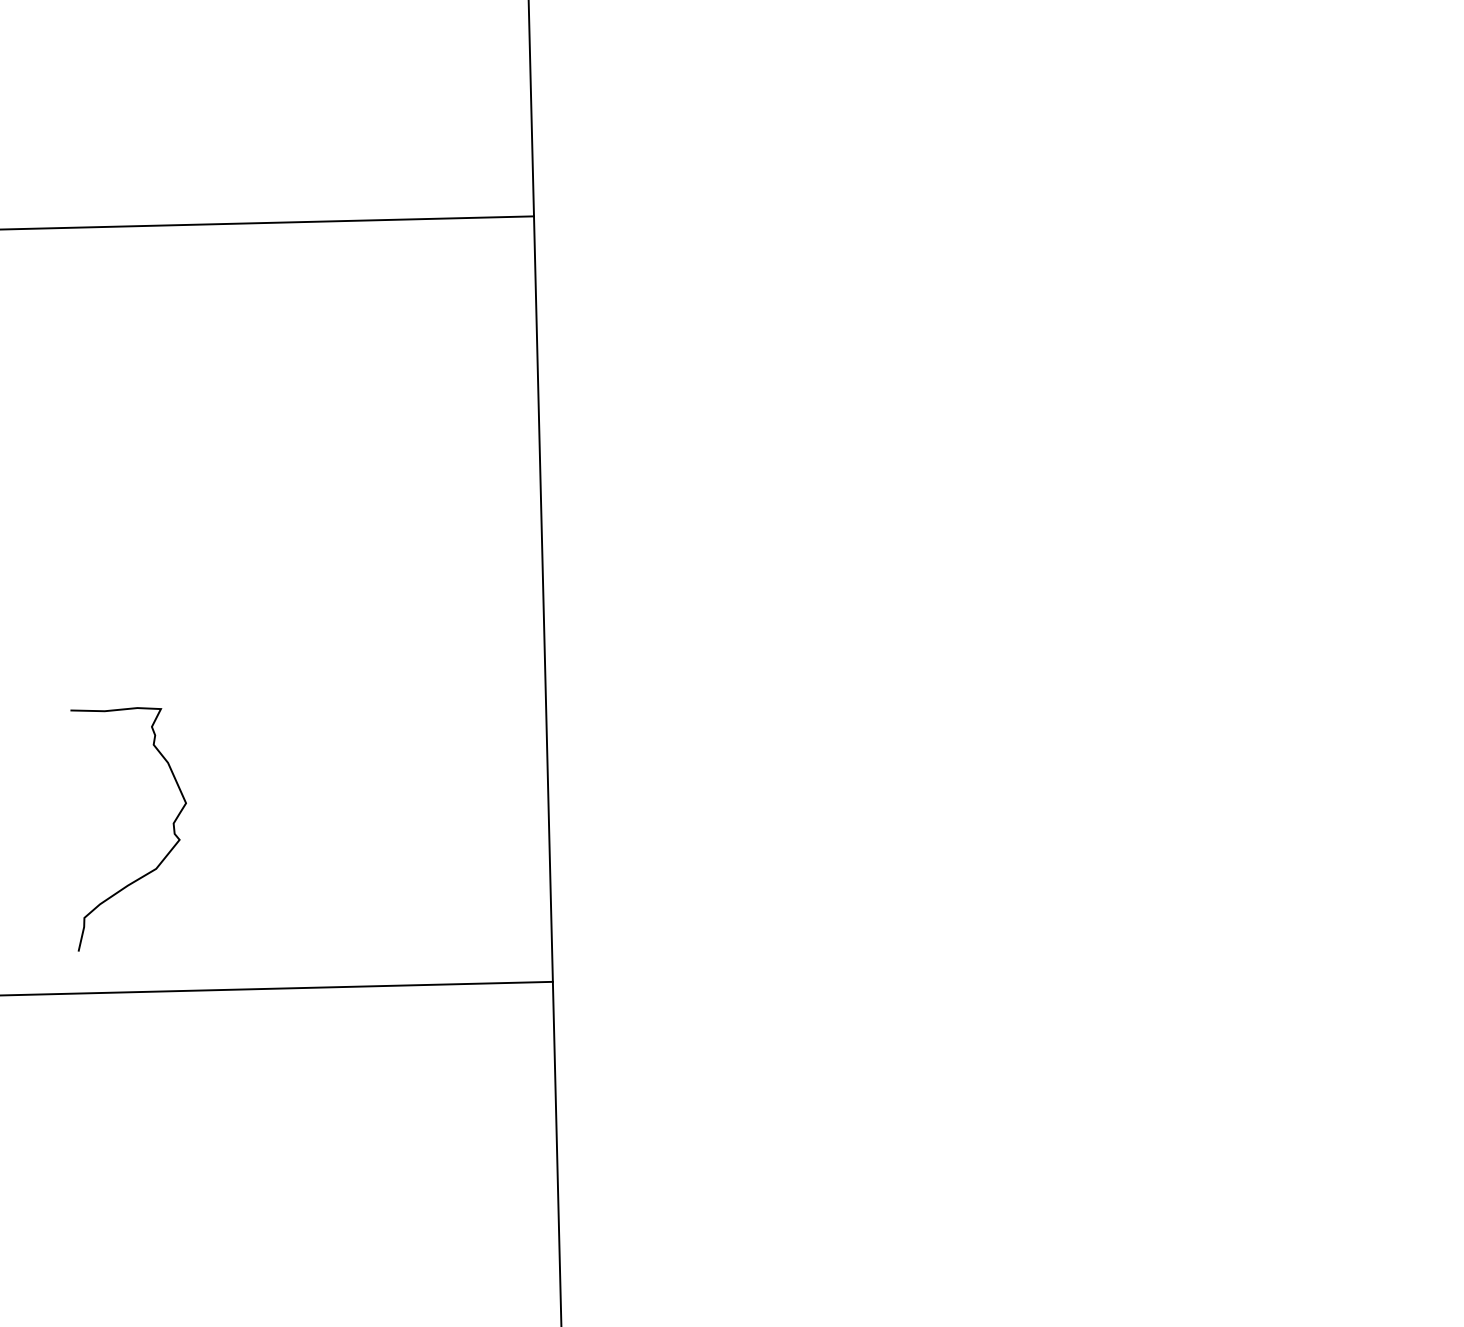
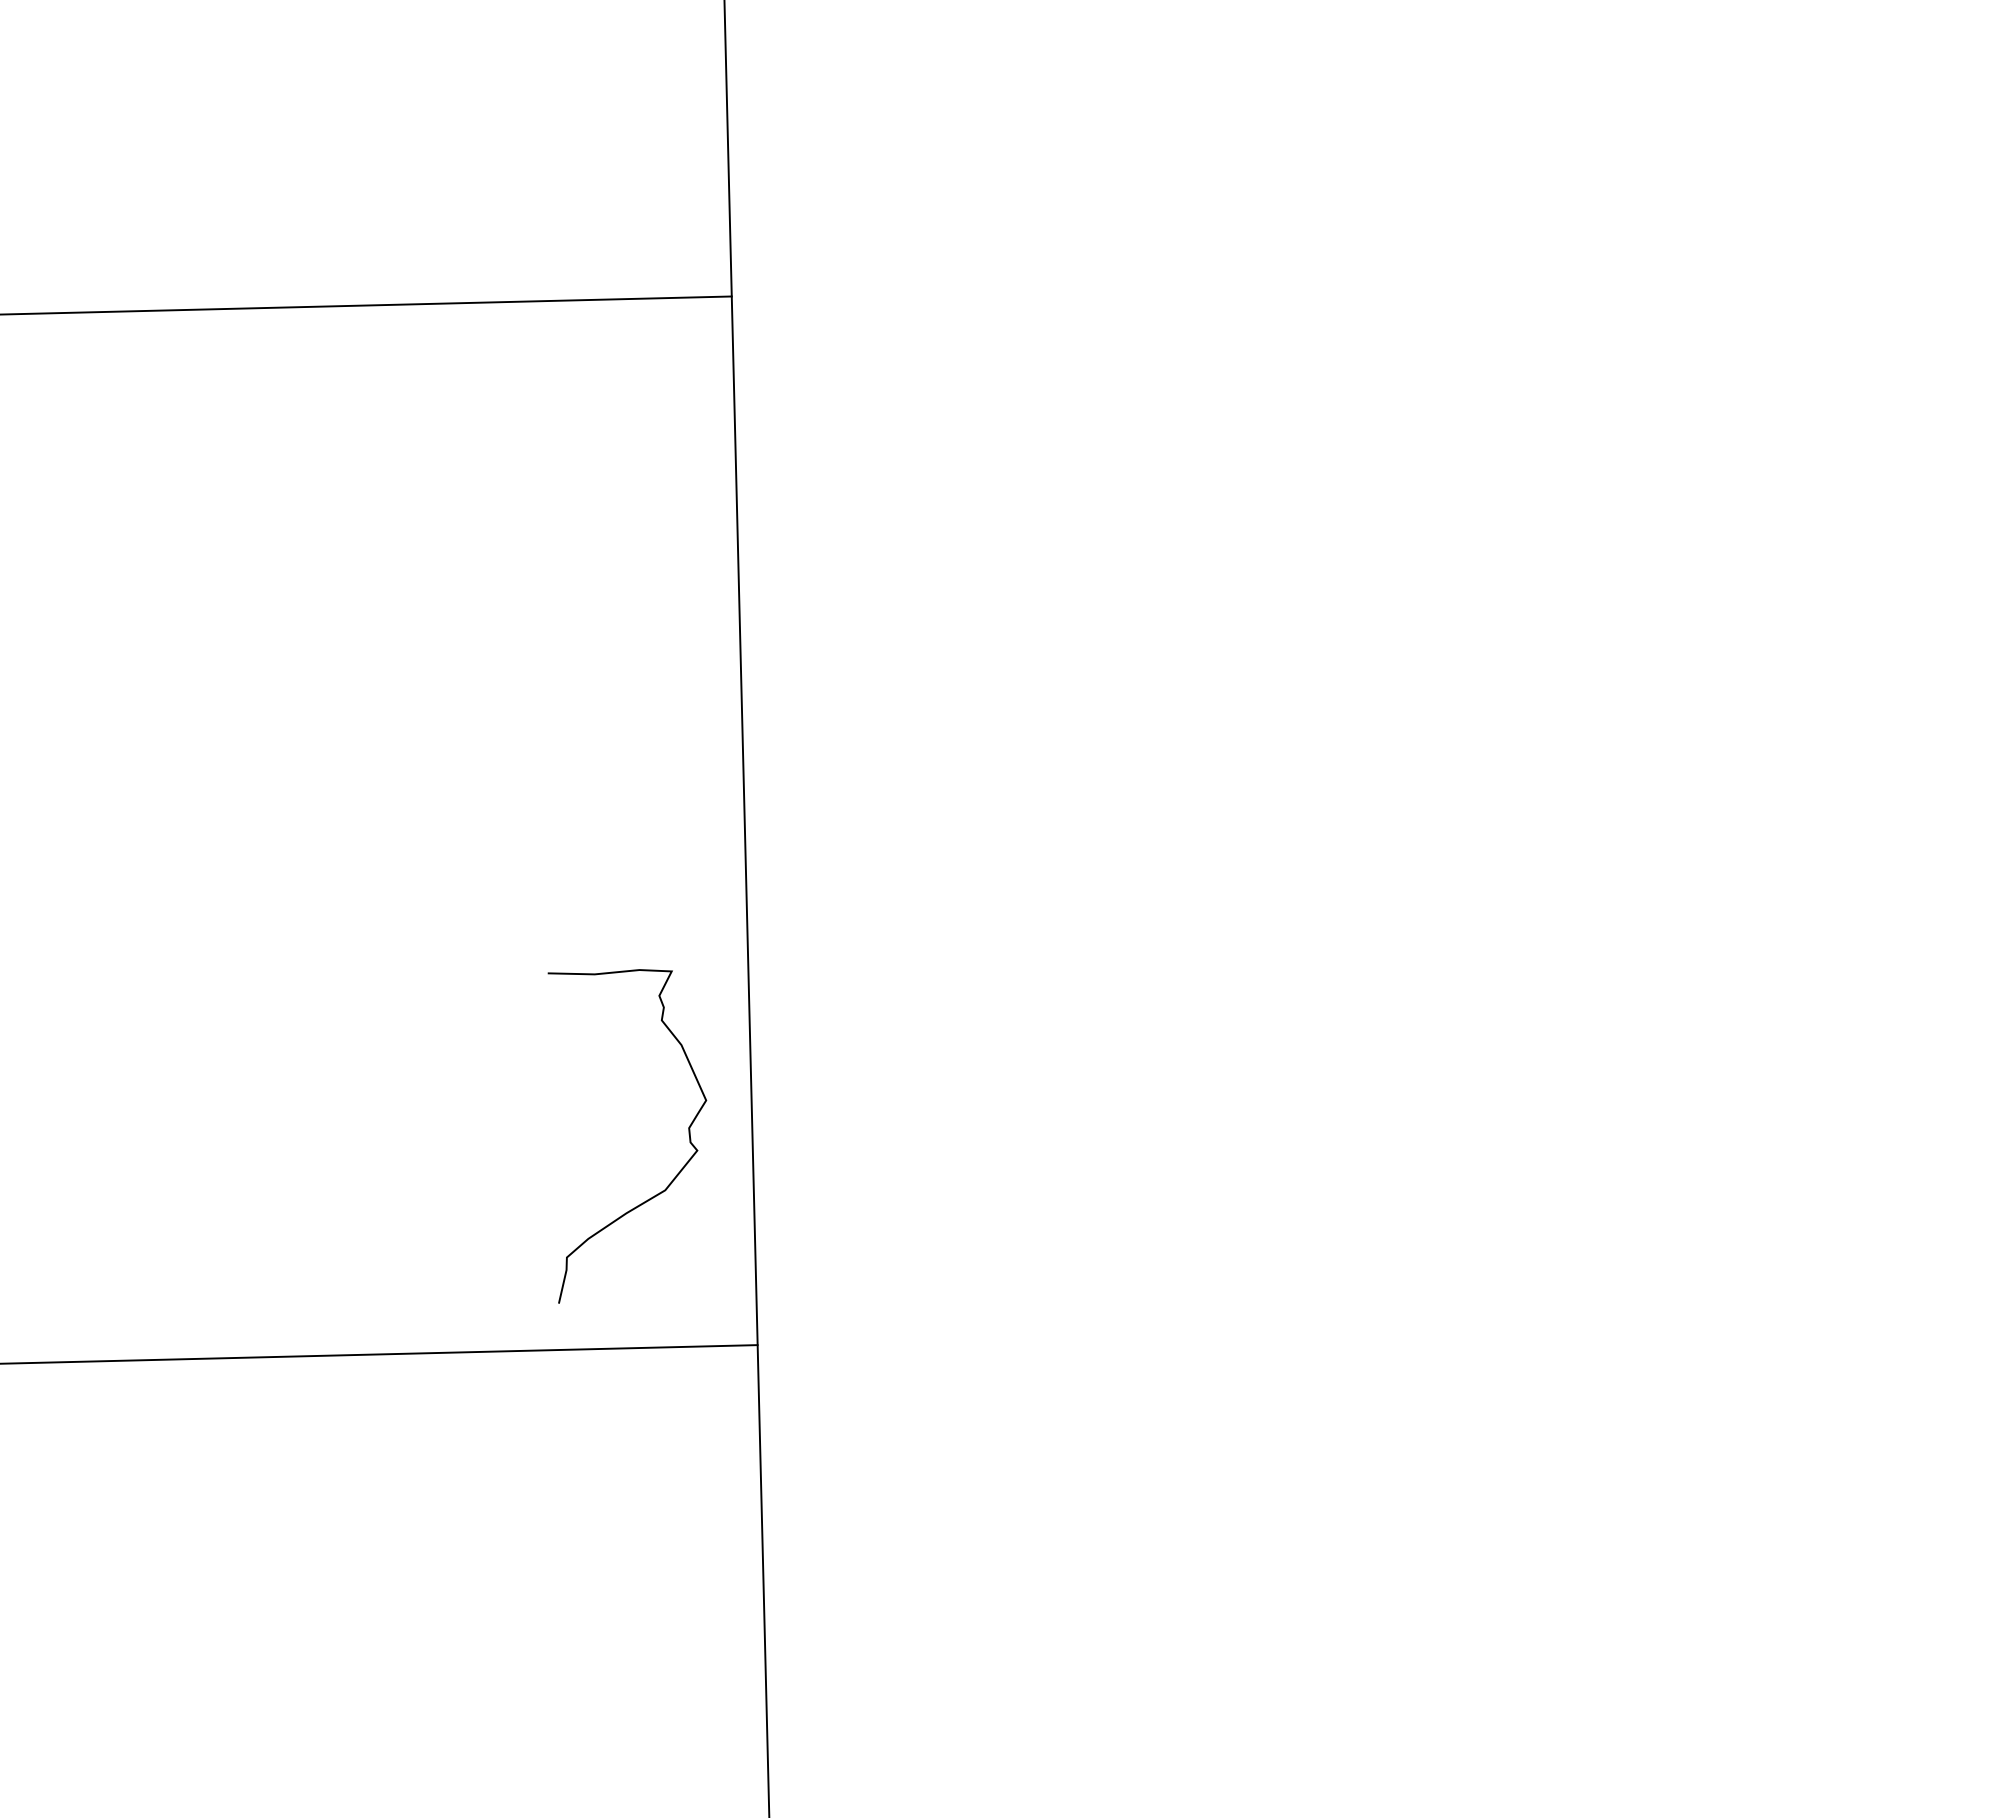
curve: (173, 828) -> (688, 1134), moved

